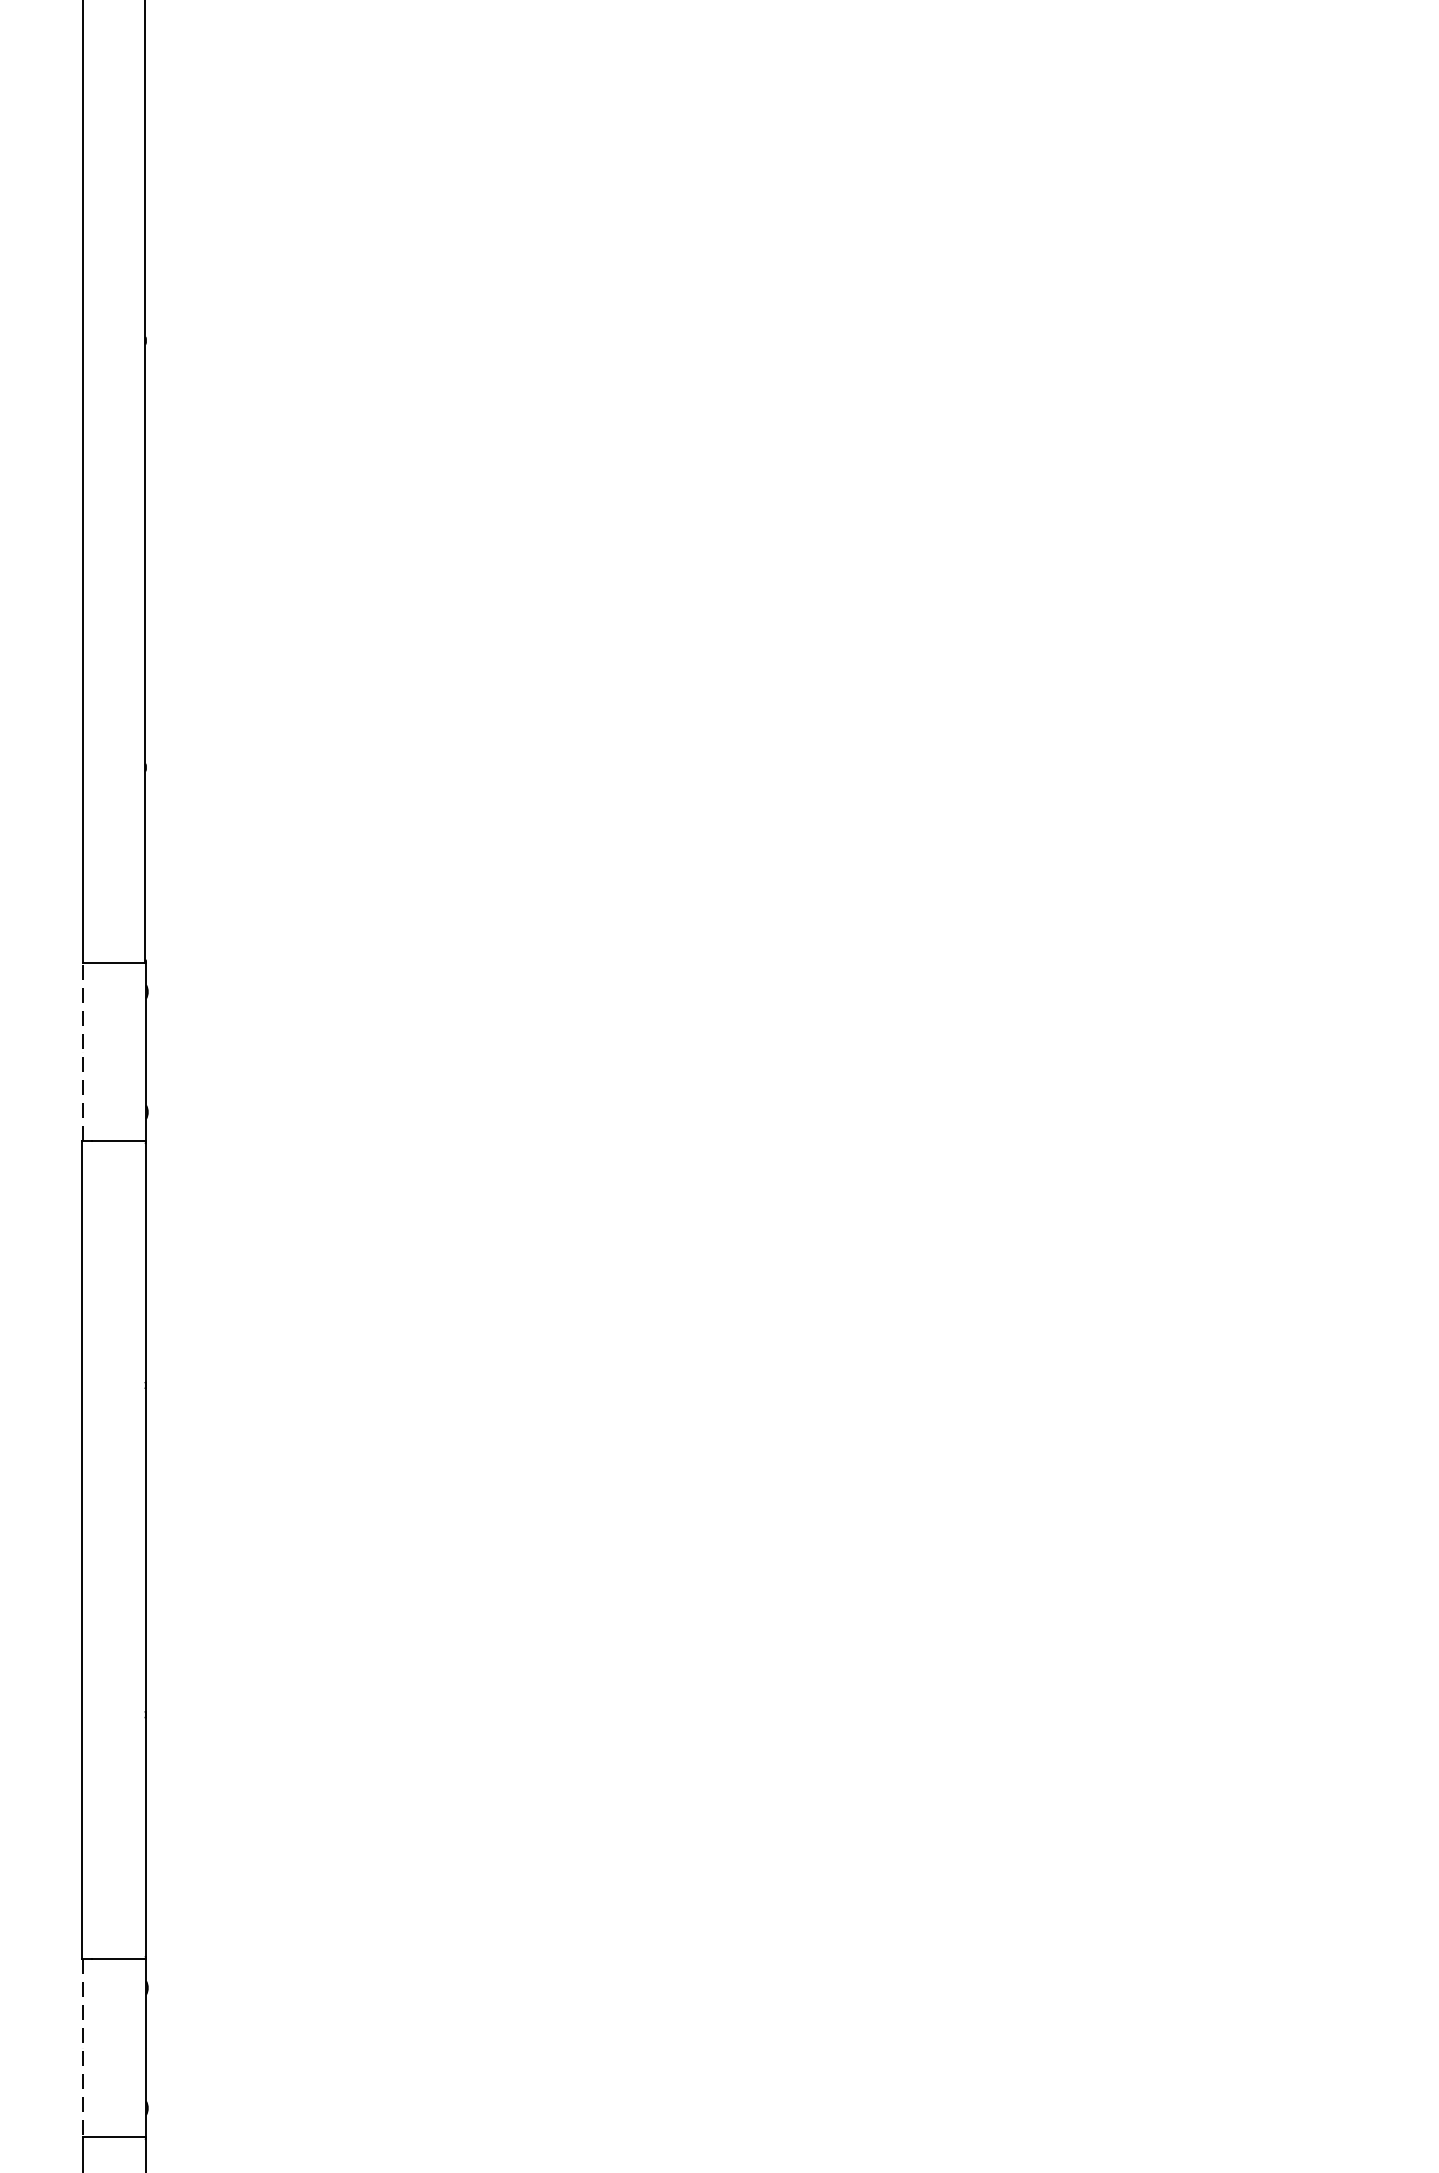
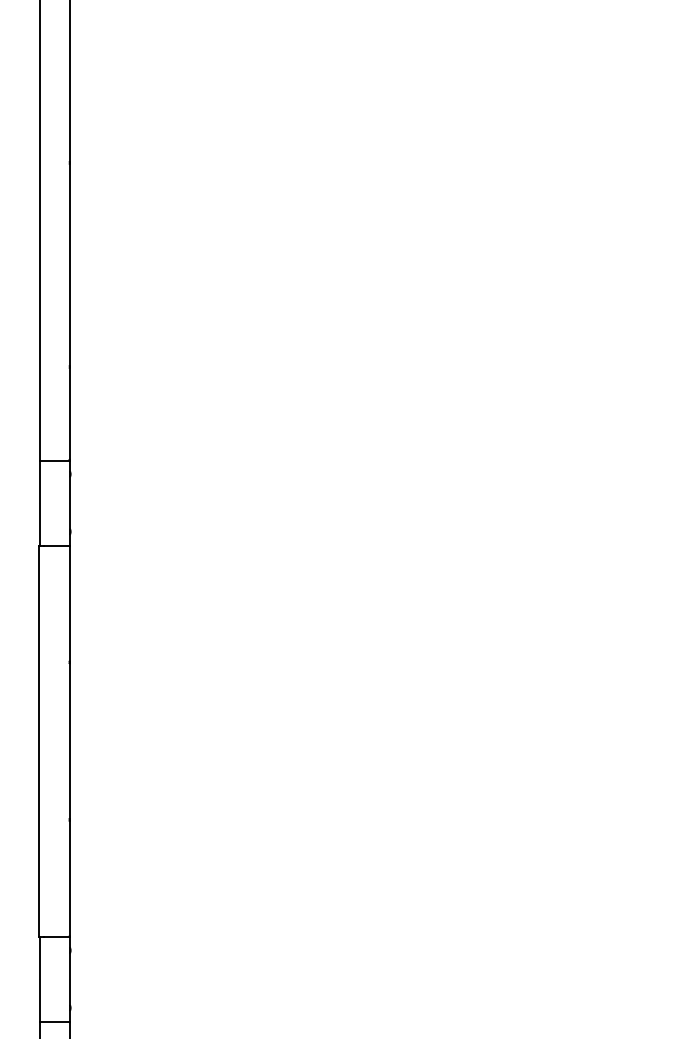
line: (82, 1053) -> (39, 503), dashed -> solid
line: (82, 2048) -> (39, 979), dashed -> solid

